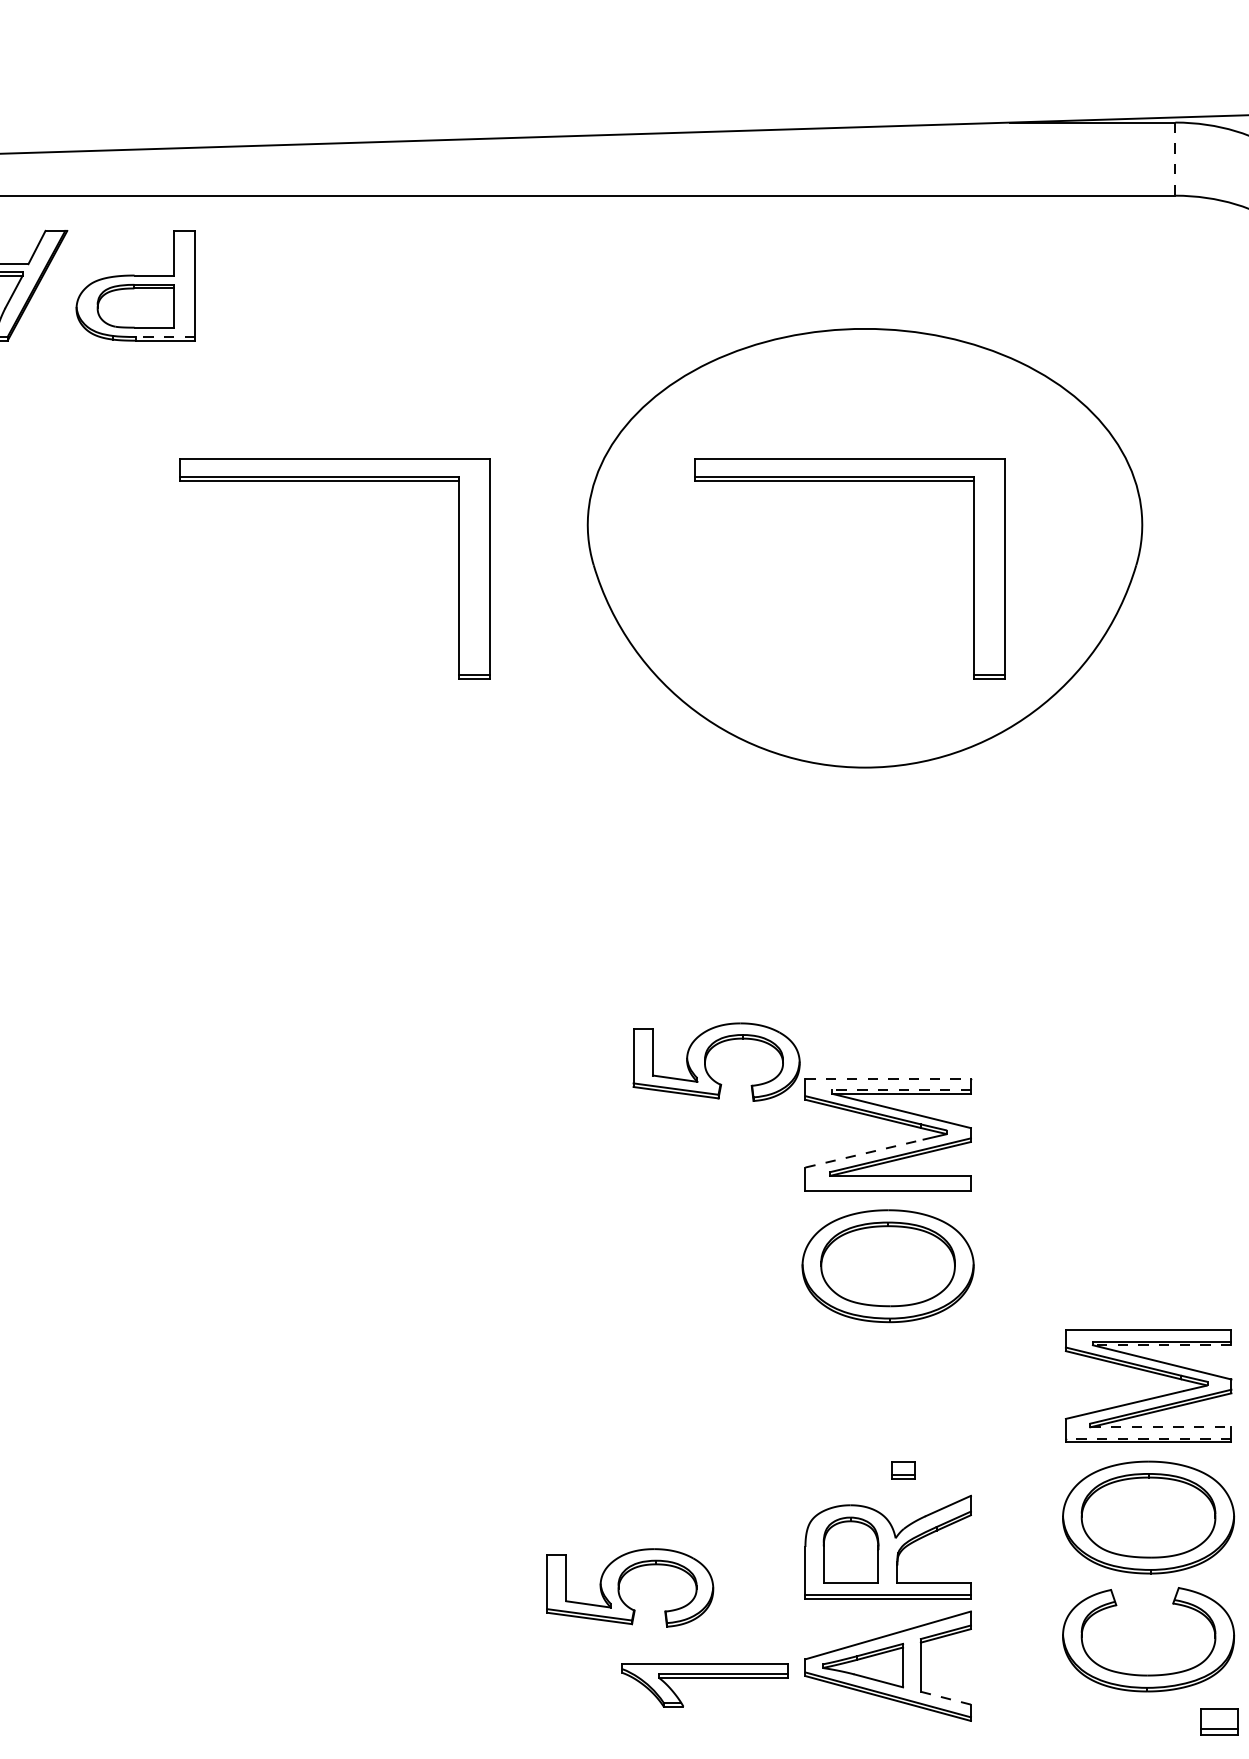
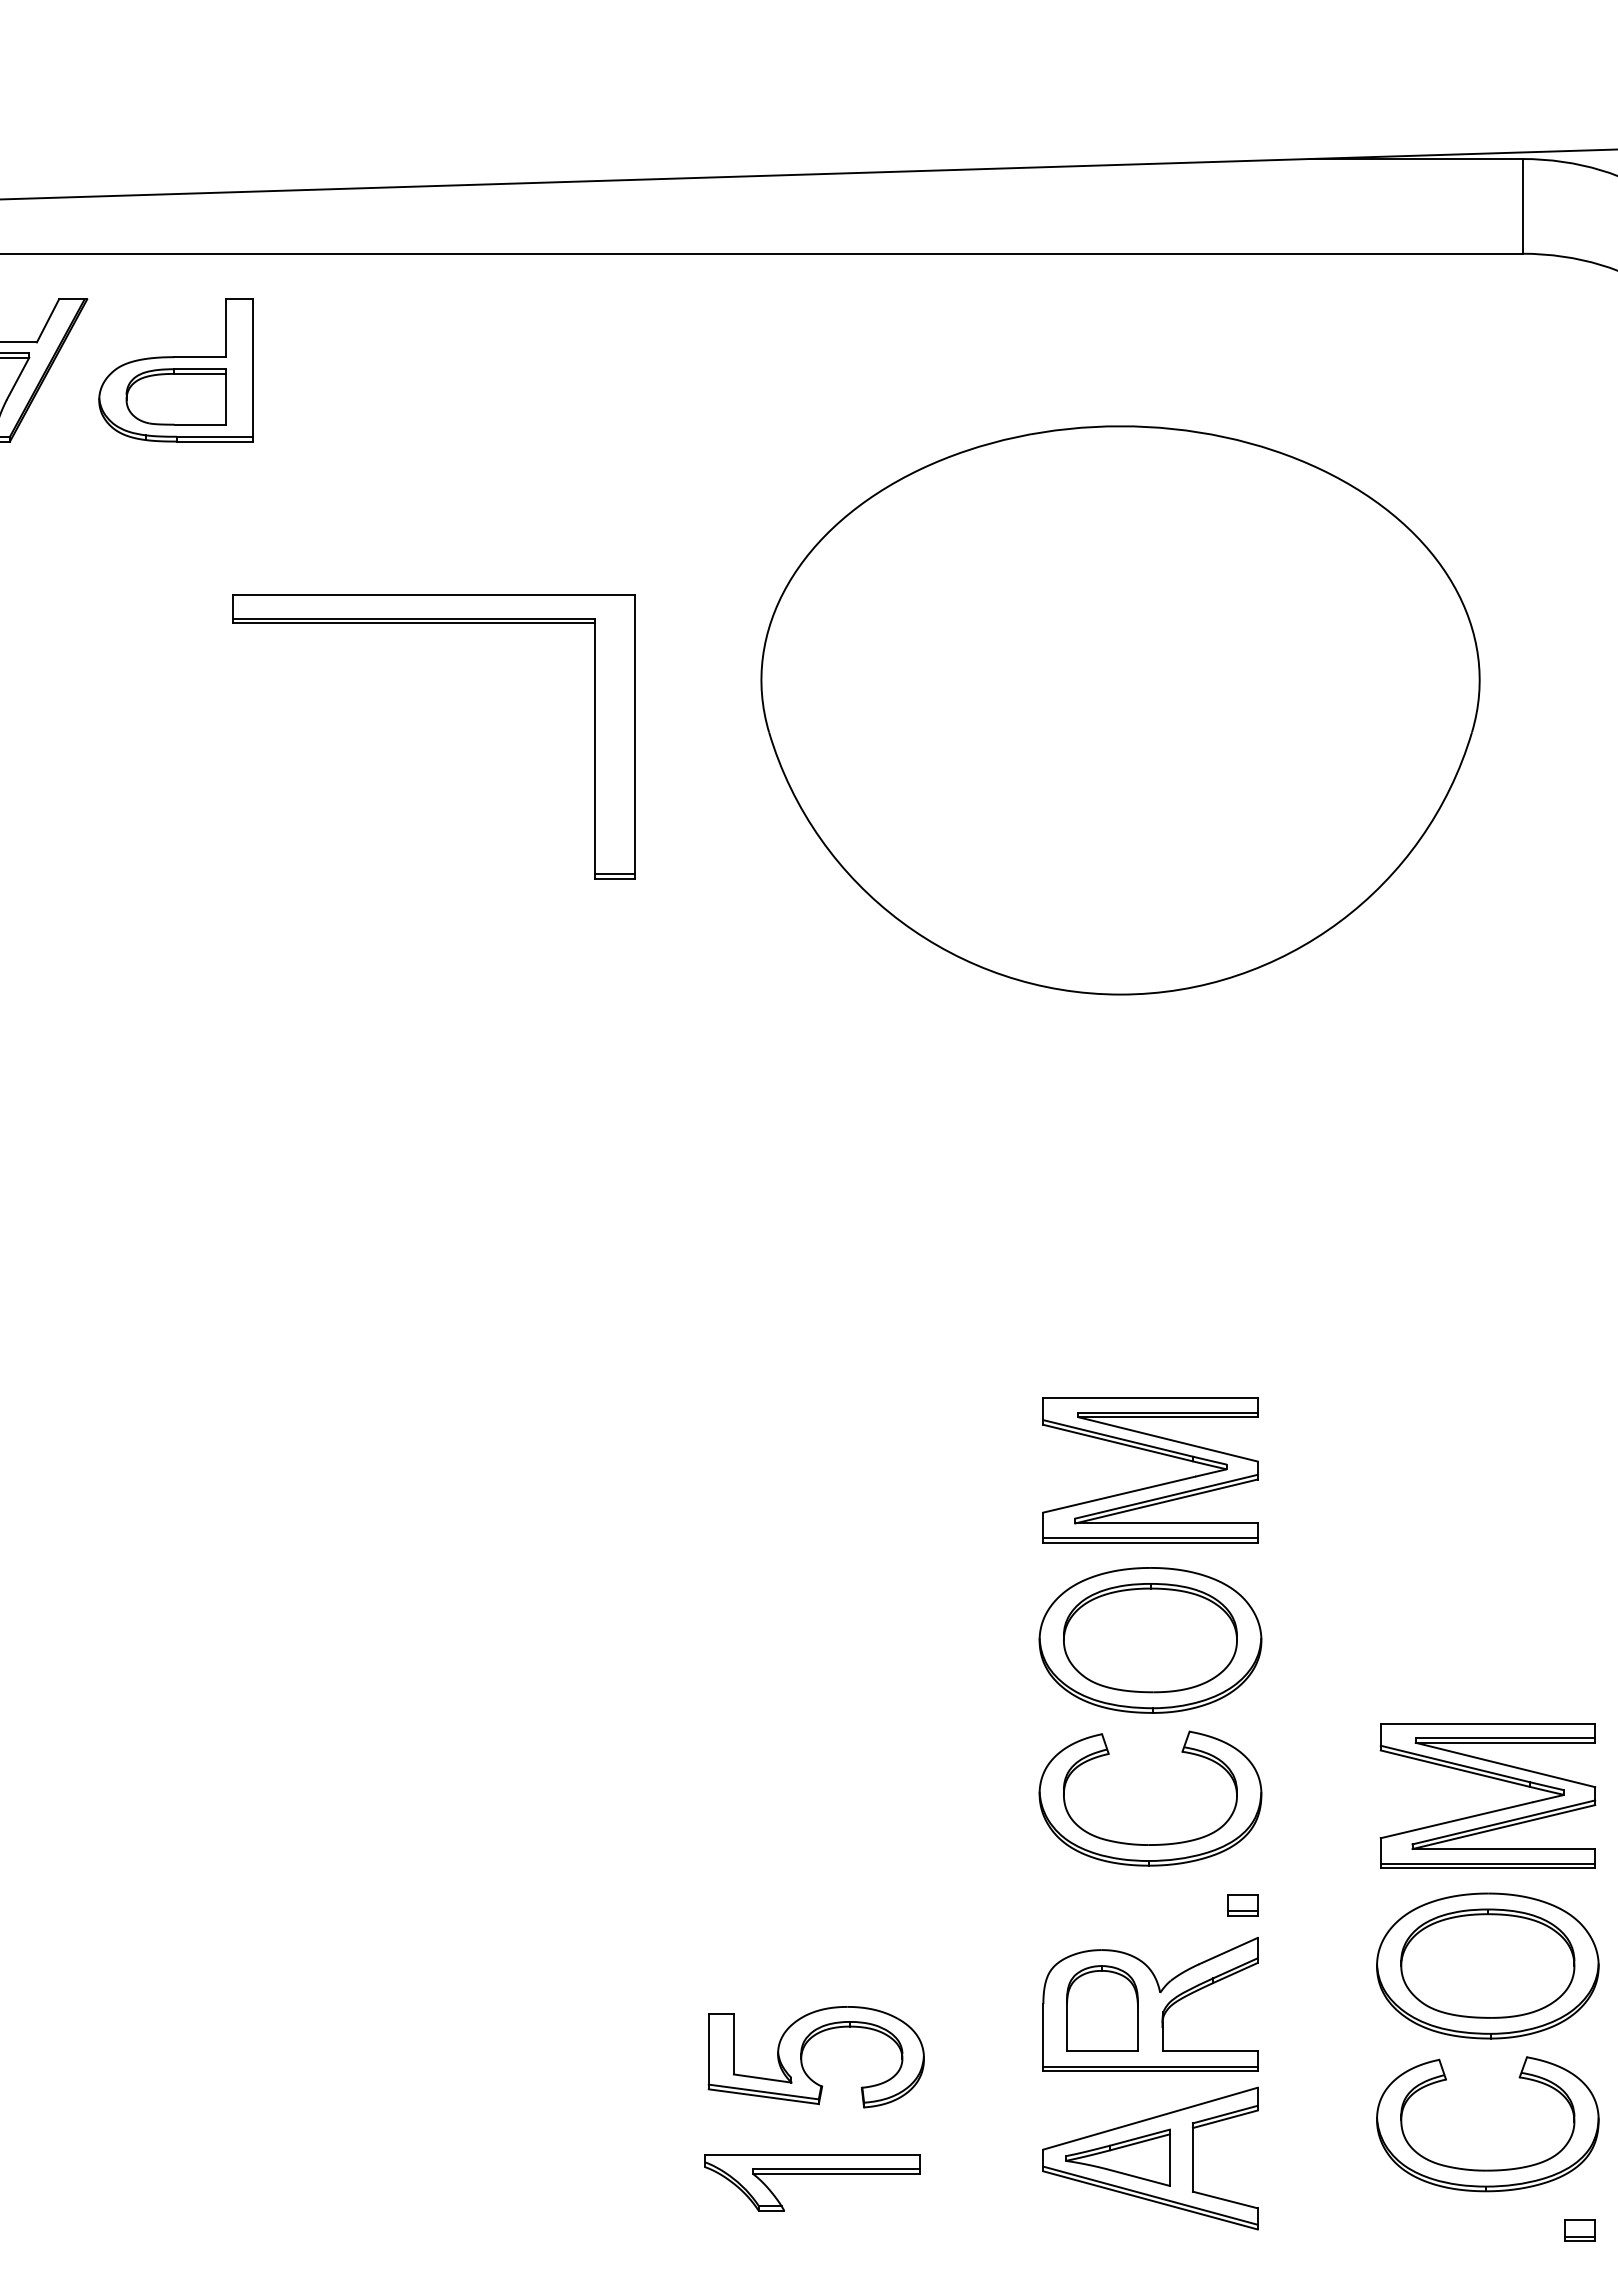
line: (1175, 159) -> (1522, 206), dashed -> solid
line: (165, 336) -> (214, 436), dashed -> solid
part: (849, 481) -> (1100, 623), removed
part: (705, 1062) -> (914, 1376), removed
line: (888, 1078) -> (1151, 1397), dashed -> solid
line: (902, 1090) -> (1168, 1412), dashed -> solid
line: (864, 1153) -> (1119, 1494), dashed -> solid
line: (888, 1186) -> (1150, 1537), added
line: (1162, 1345) -> (1505, 1742), dashed -> solid
part: (895, 1422) -> (1159, 1843), added
line: (1161, 1427) -> (1504, 1849), dashed -> solid
line: (1148, 1438) -> (1487, 1863), dashed -> solid
part: (903, 1470) -> (1242, 1905), moved
part: (705, 1678) -> (812, 2174), moved
line: (946, 1698) -> (1225, 2200), dashed -> solid
part: (1219, 1721) -> (1579, 2230), size x0.62

